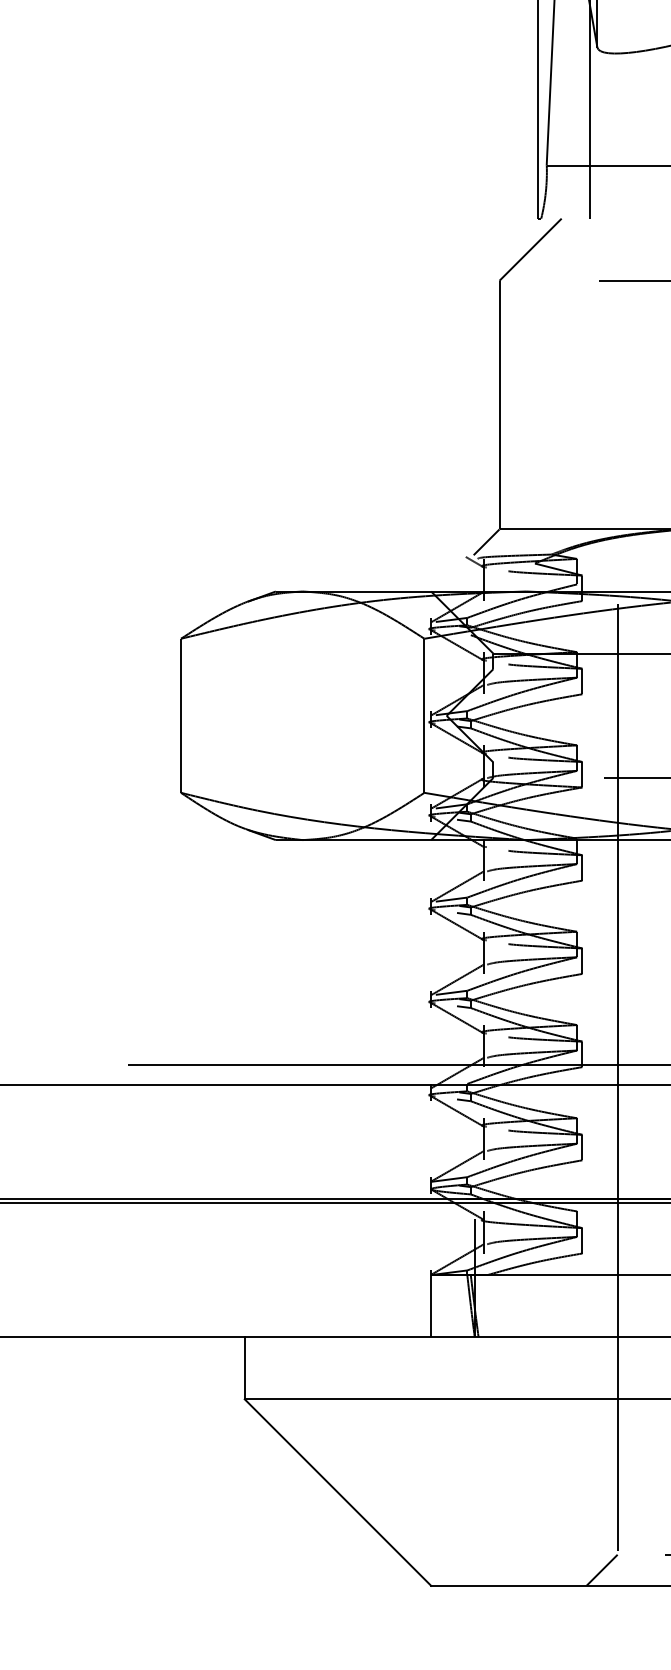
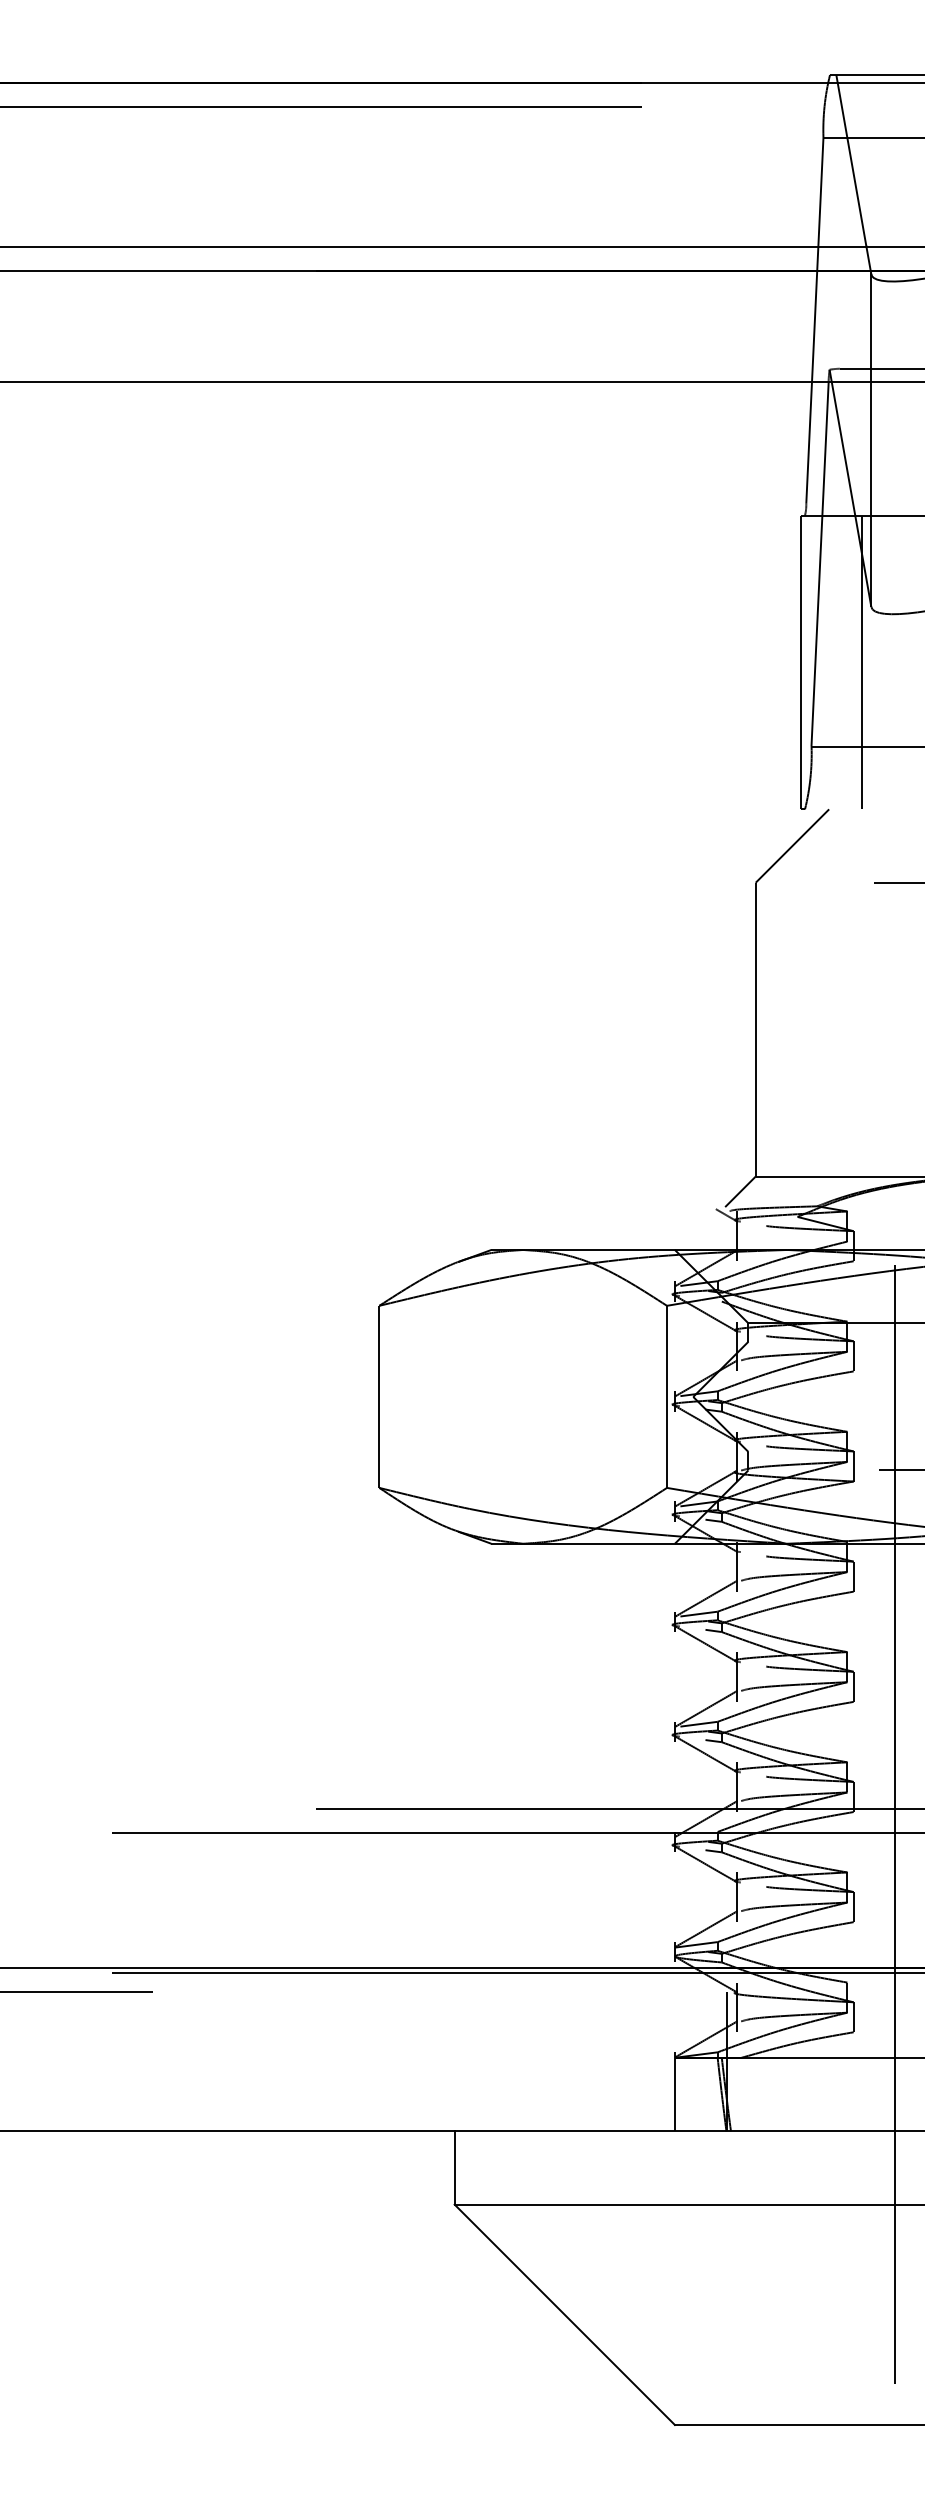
line: (601, 1570) -> (876, 2406), removed

